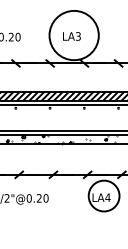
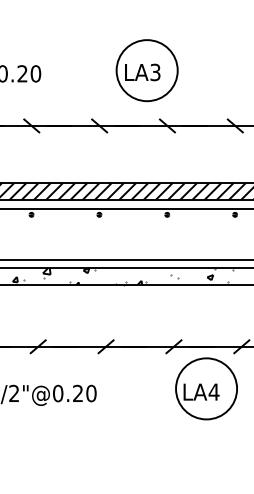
circle: (73, 35) -> (145, 70), size x0.62

